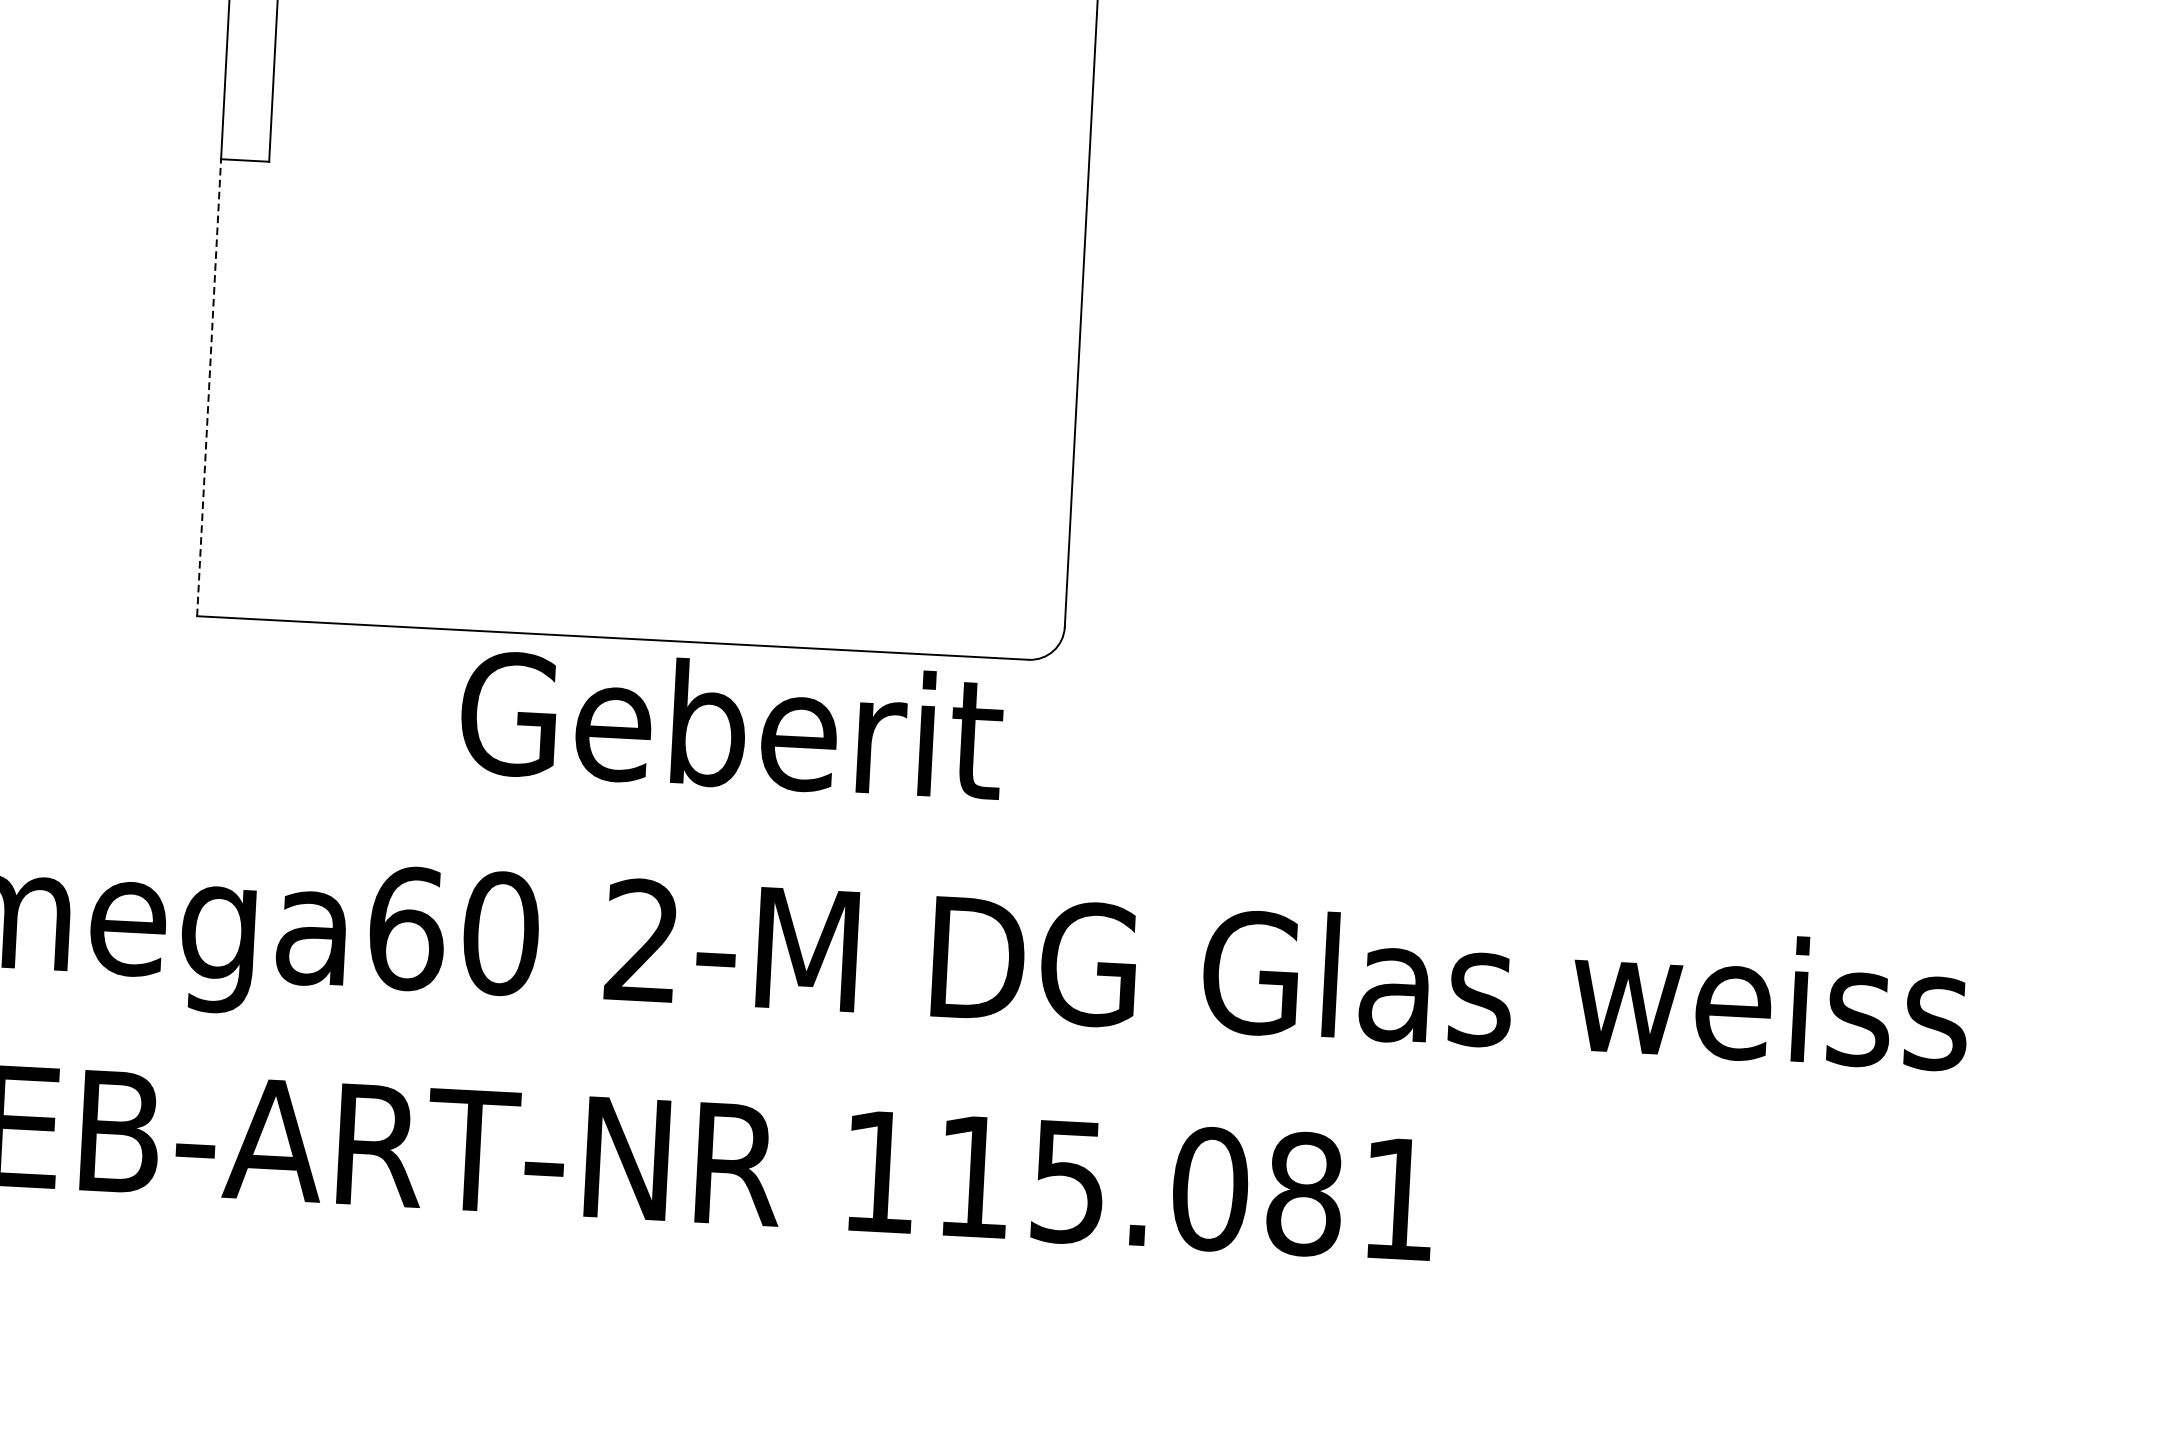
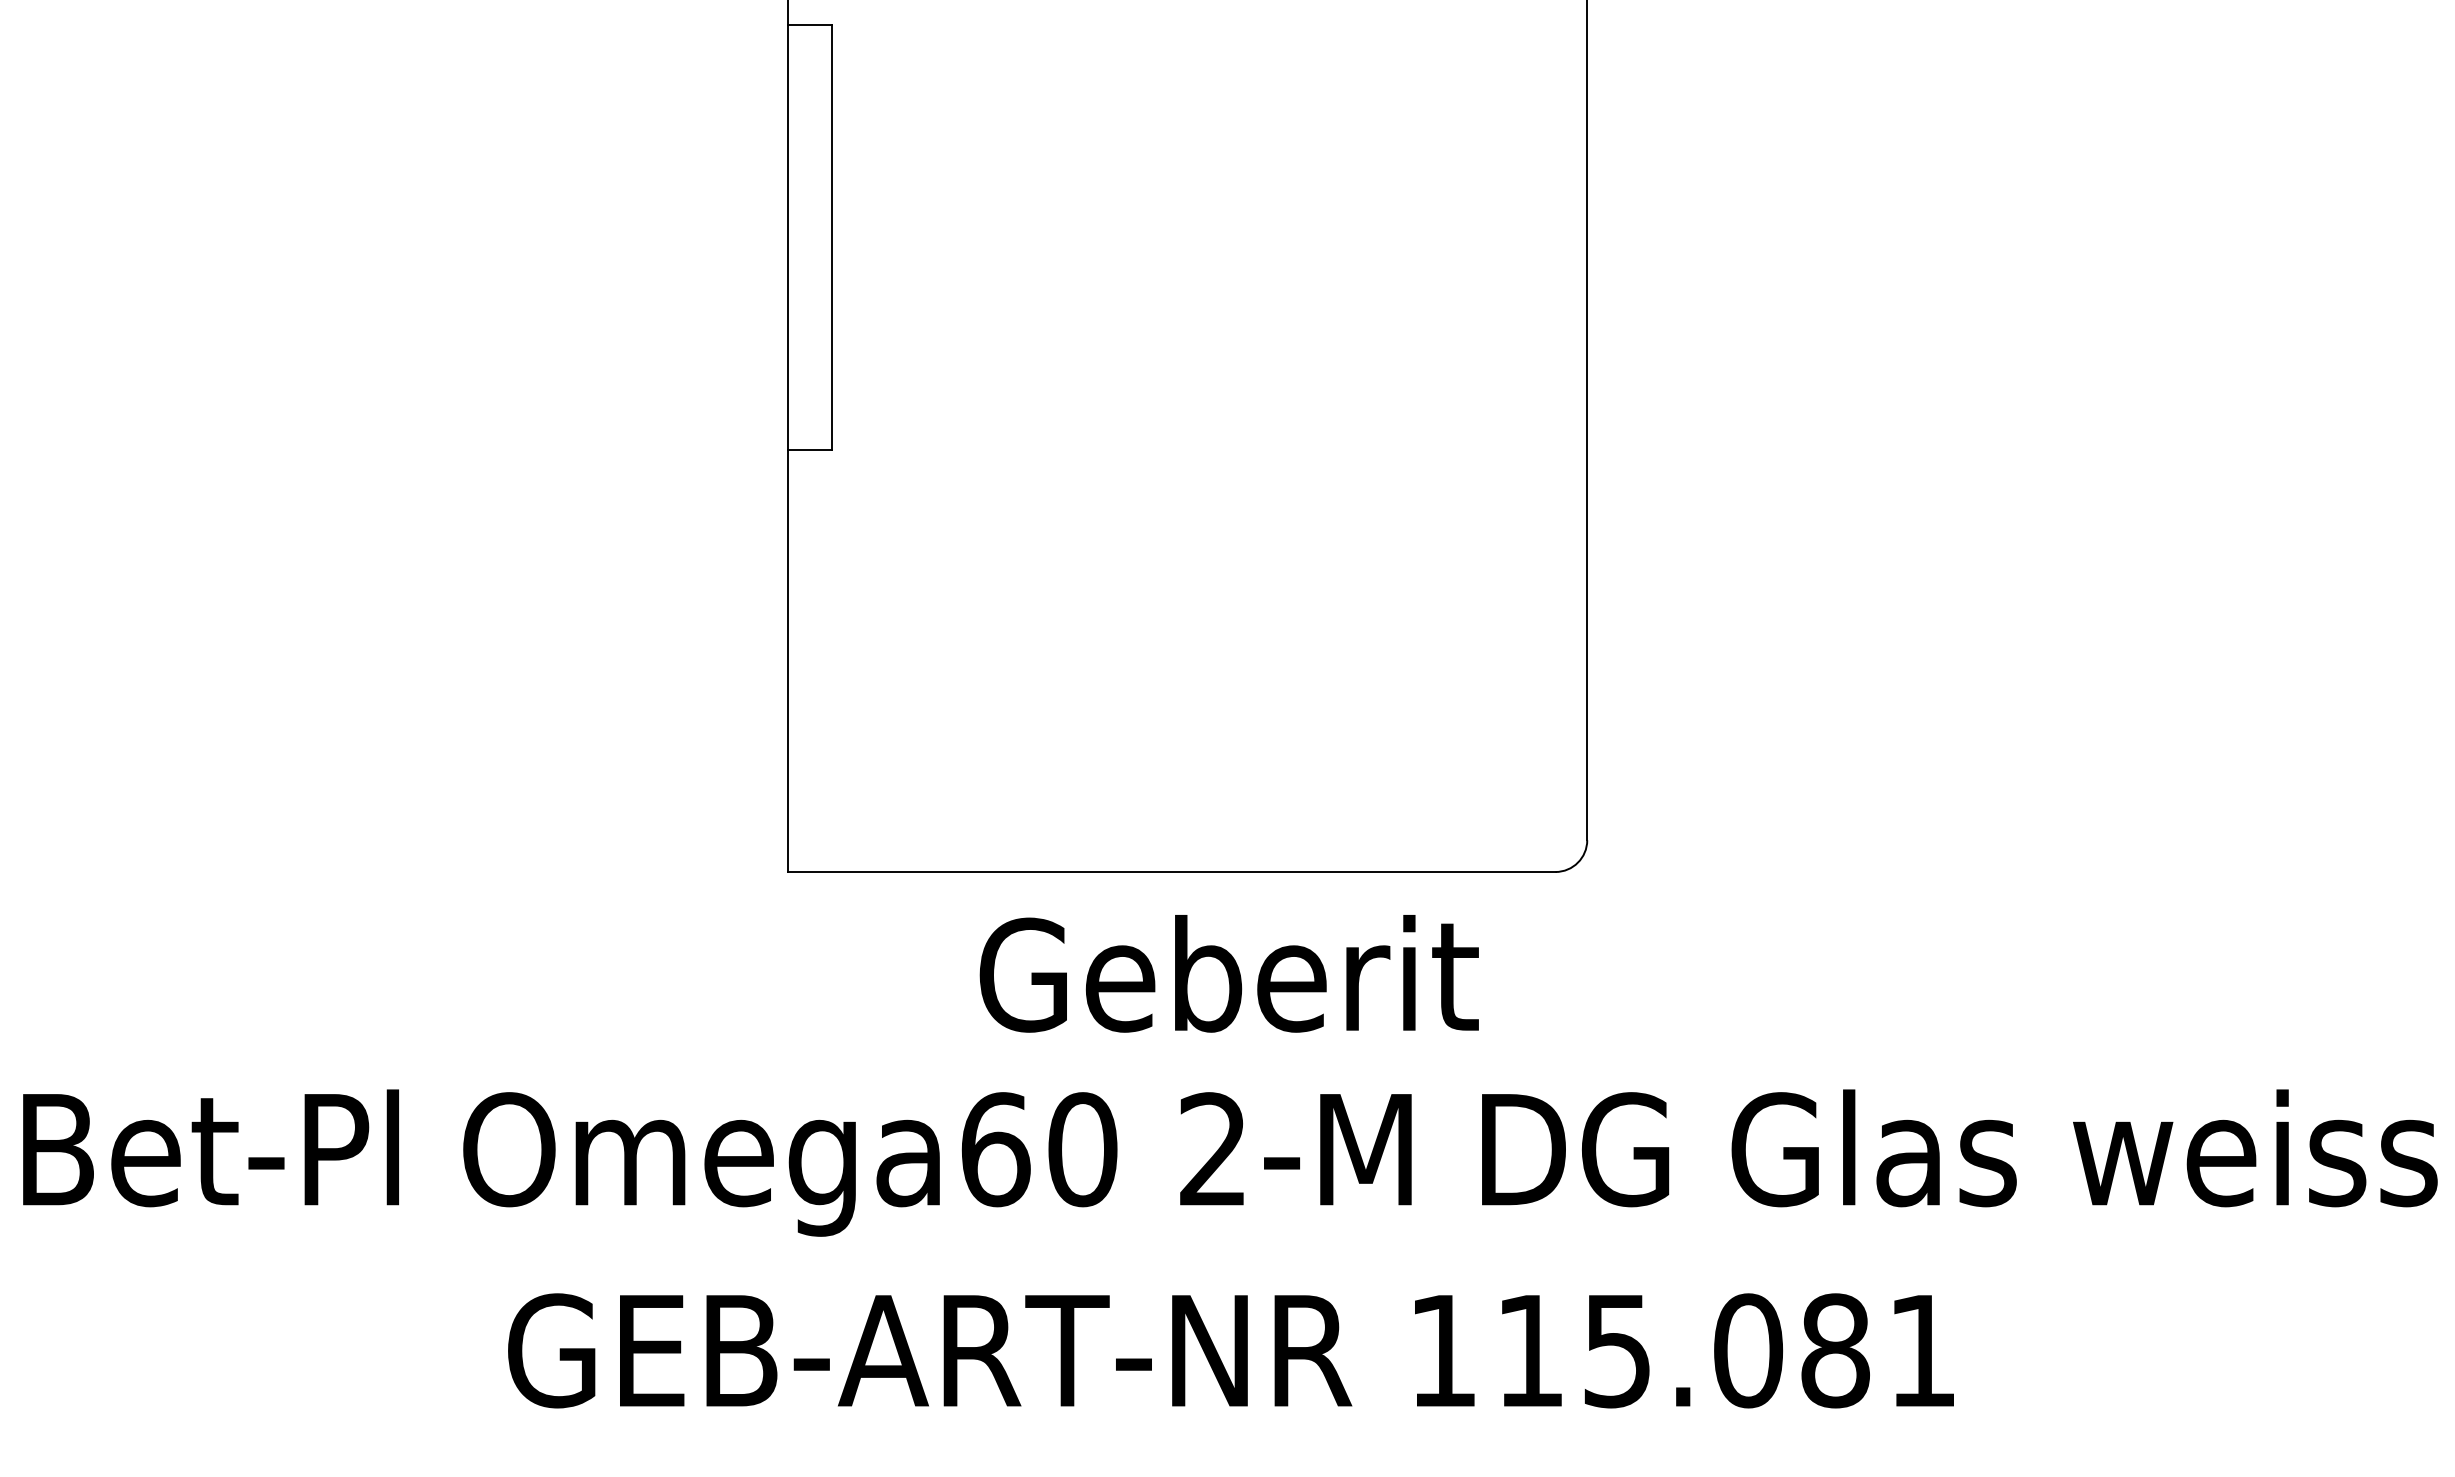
line: (209, 387) -> (787, 660), dashed -> solid
text: (731, 724) -> (1228, 973), moved

